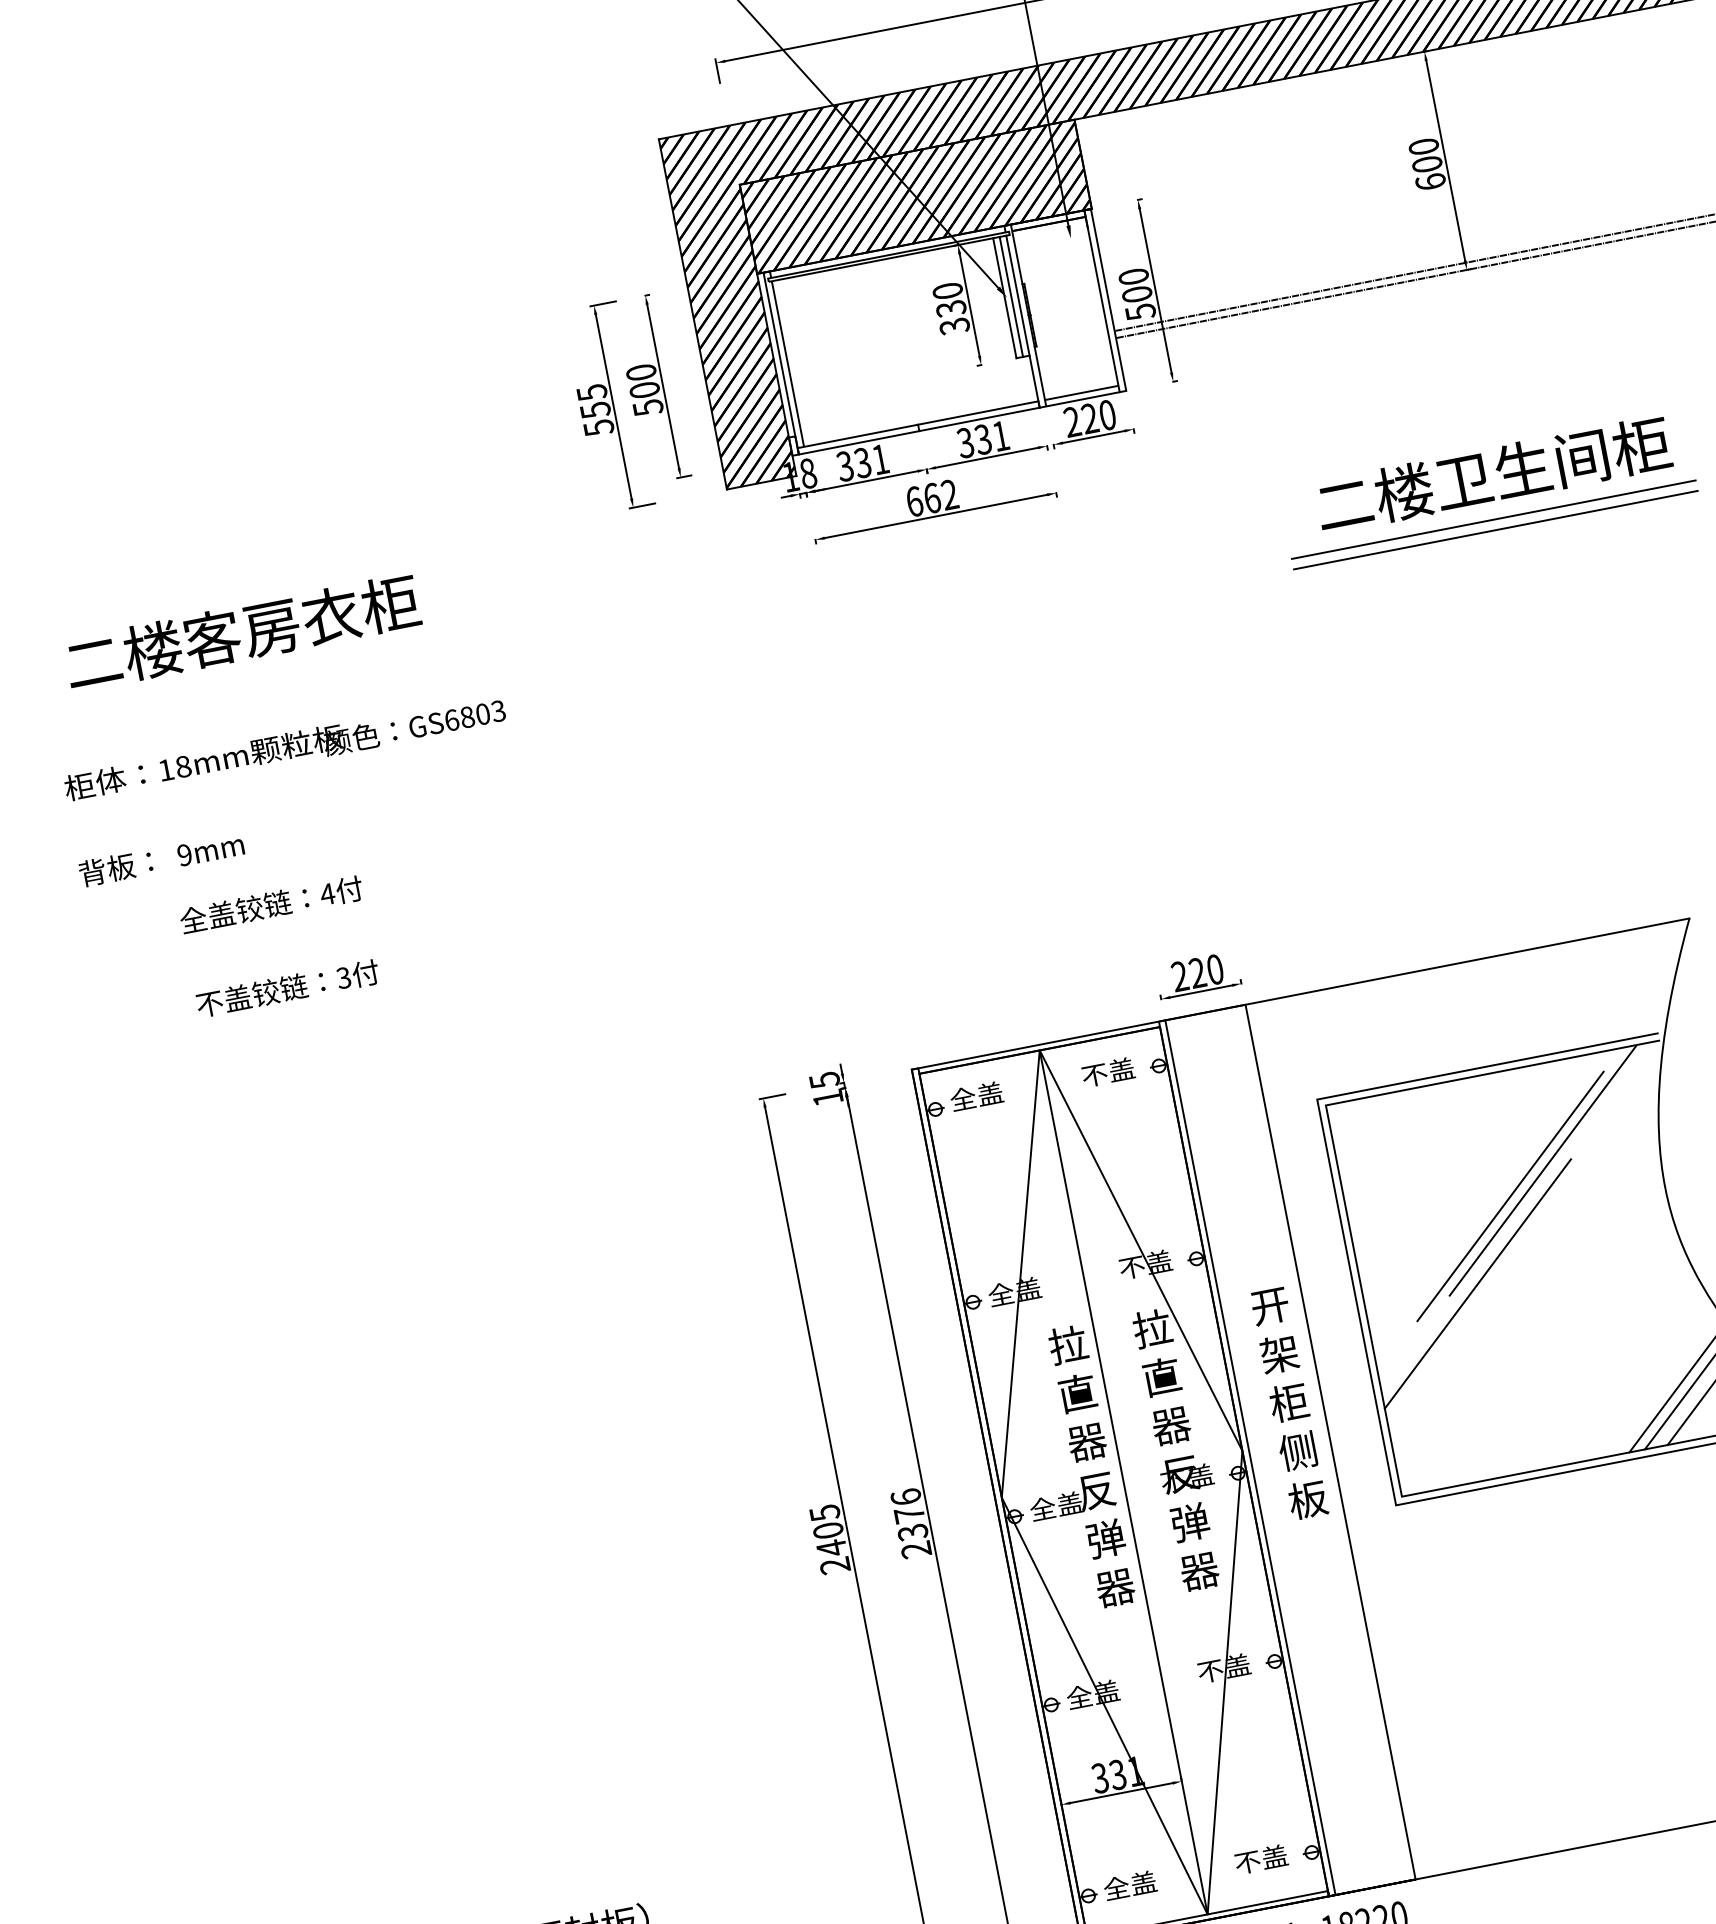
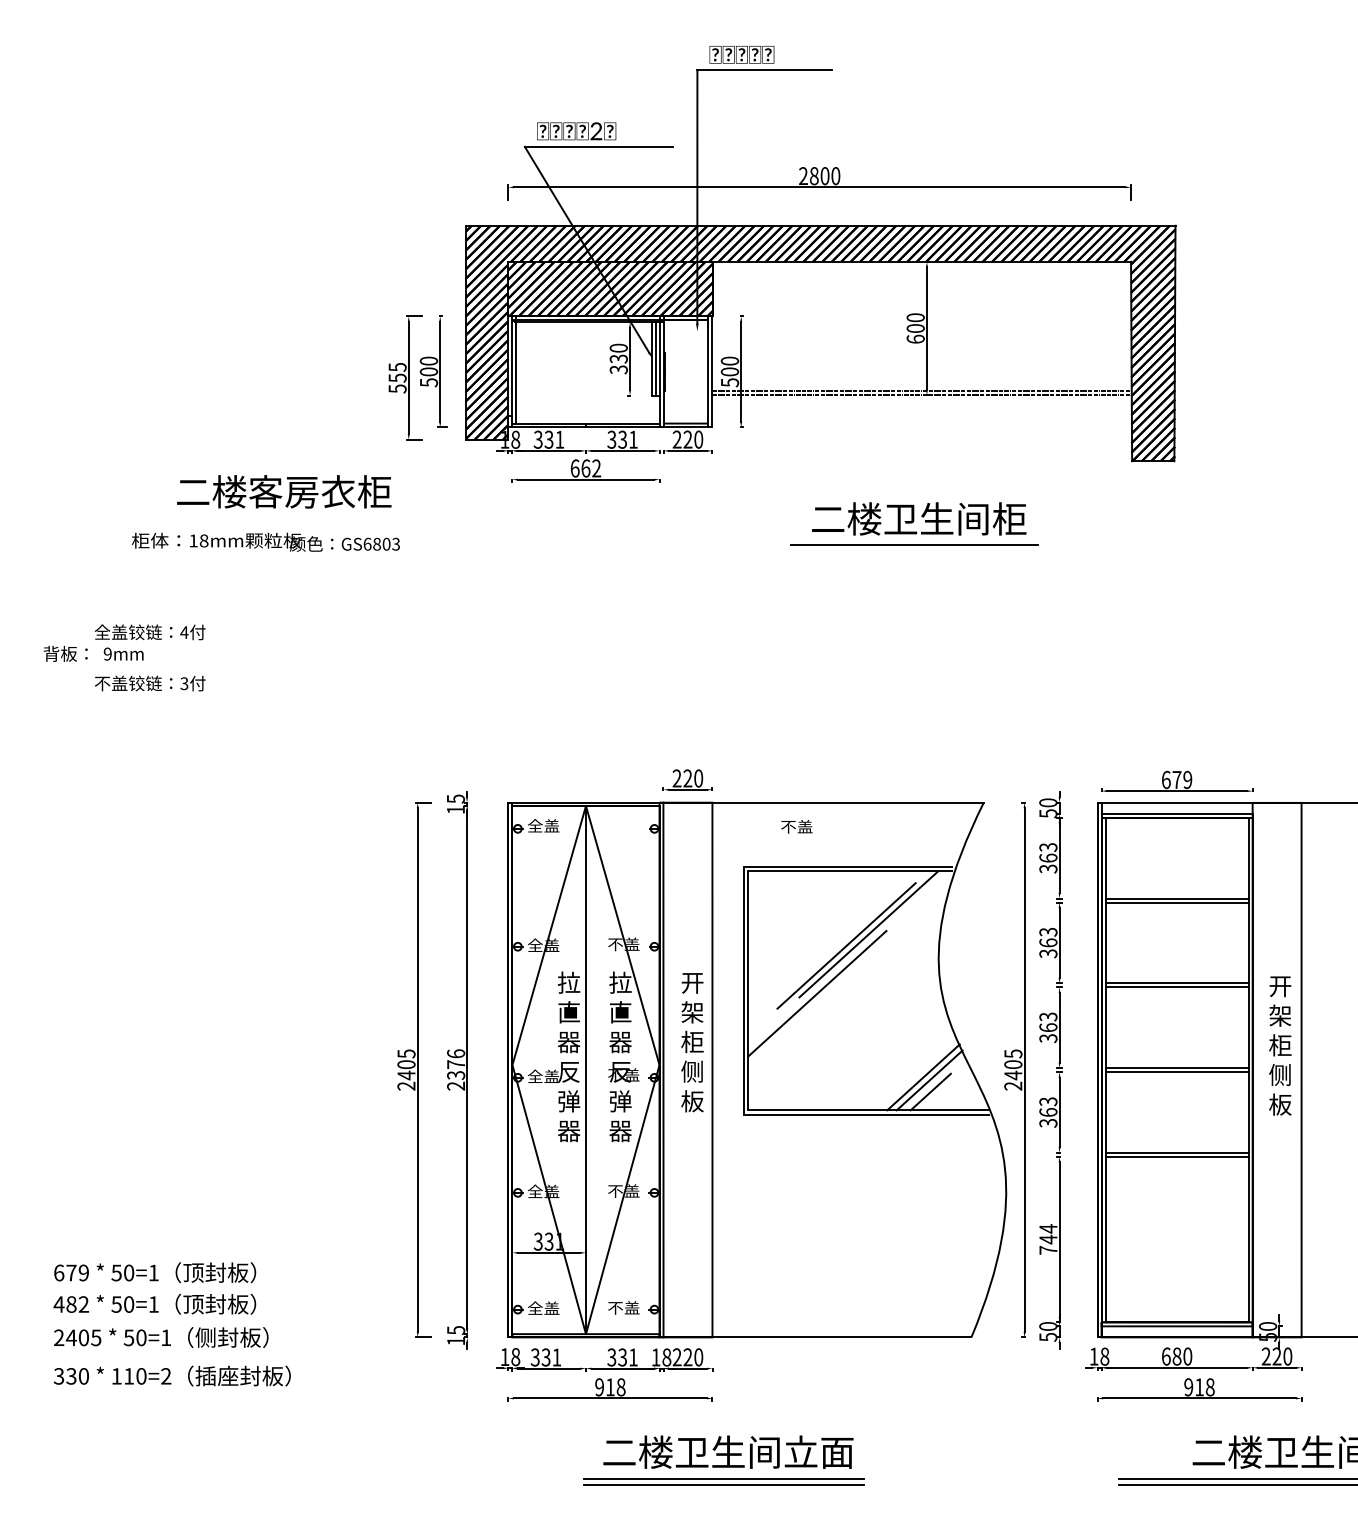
line: (1494, 529) -> (913, 551), removed
text: (242, 632) -> (284, 491), moved
text: (284, 748) -> (265, 541), moved
text: (161, 858) -> (93, 653), moved
text: (1107, 1071) -> (796, 826), moved

